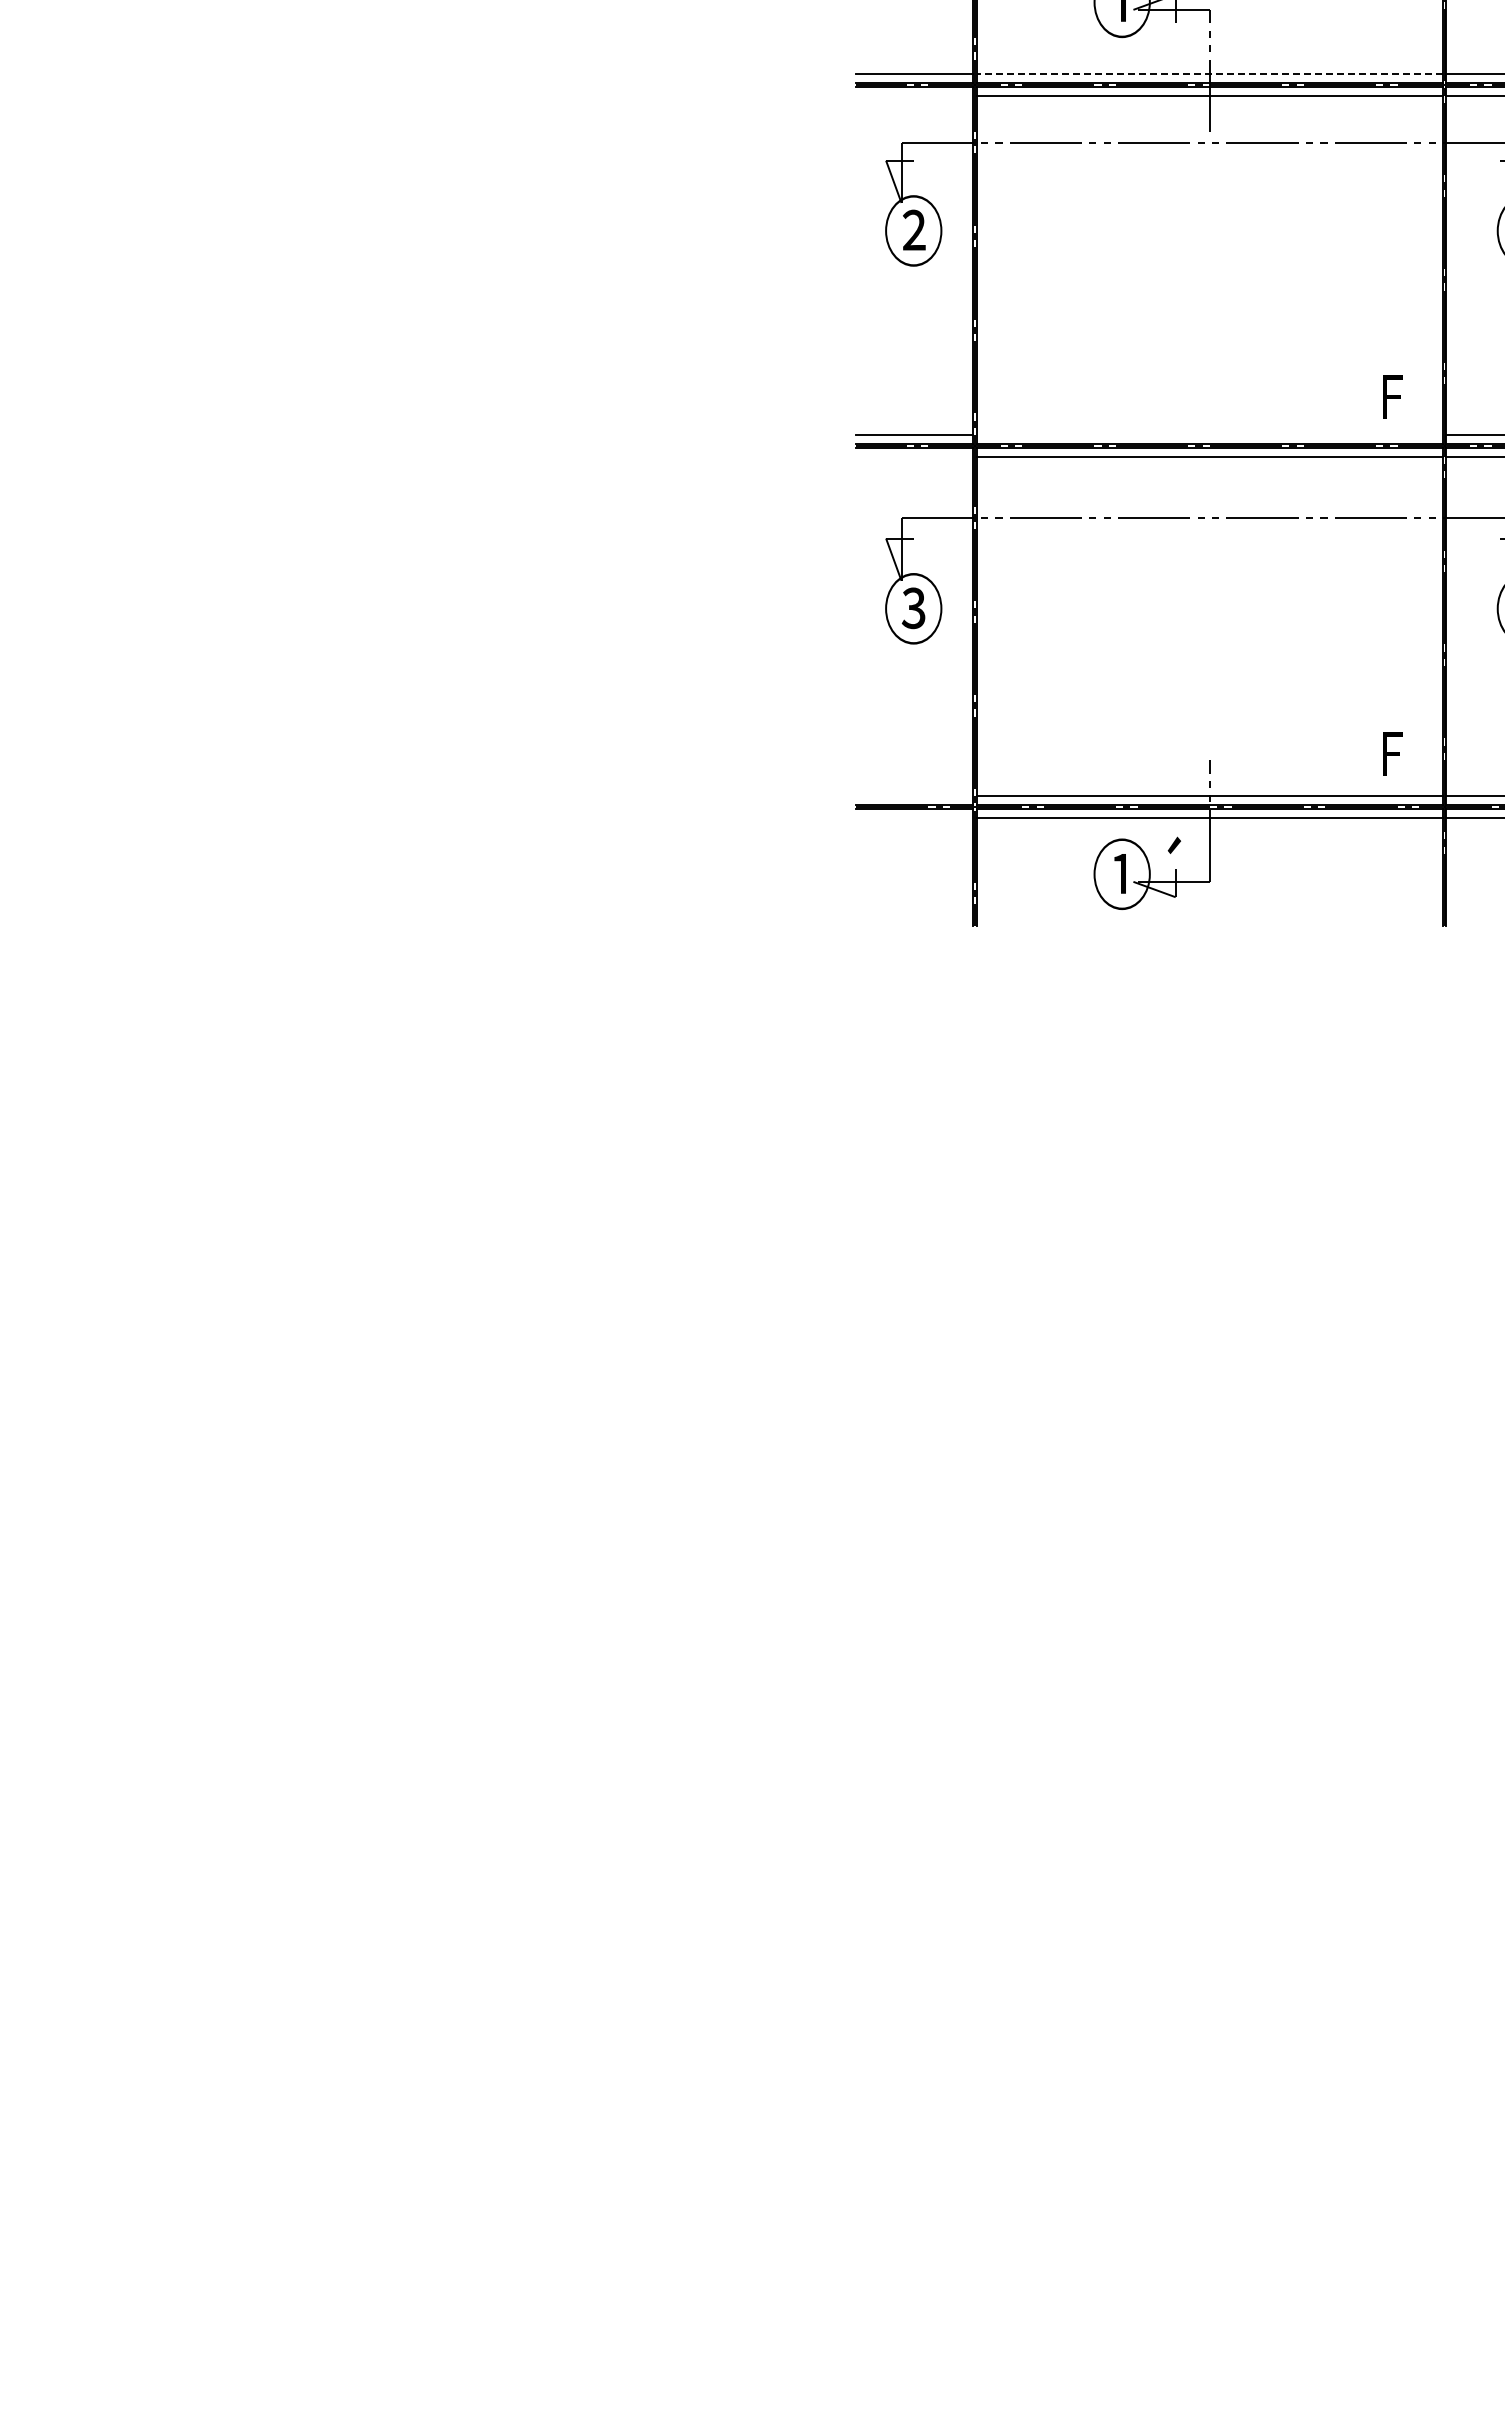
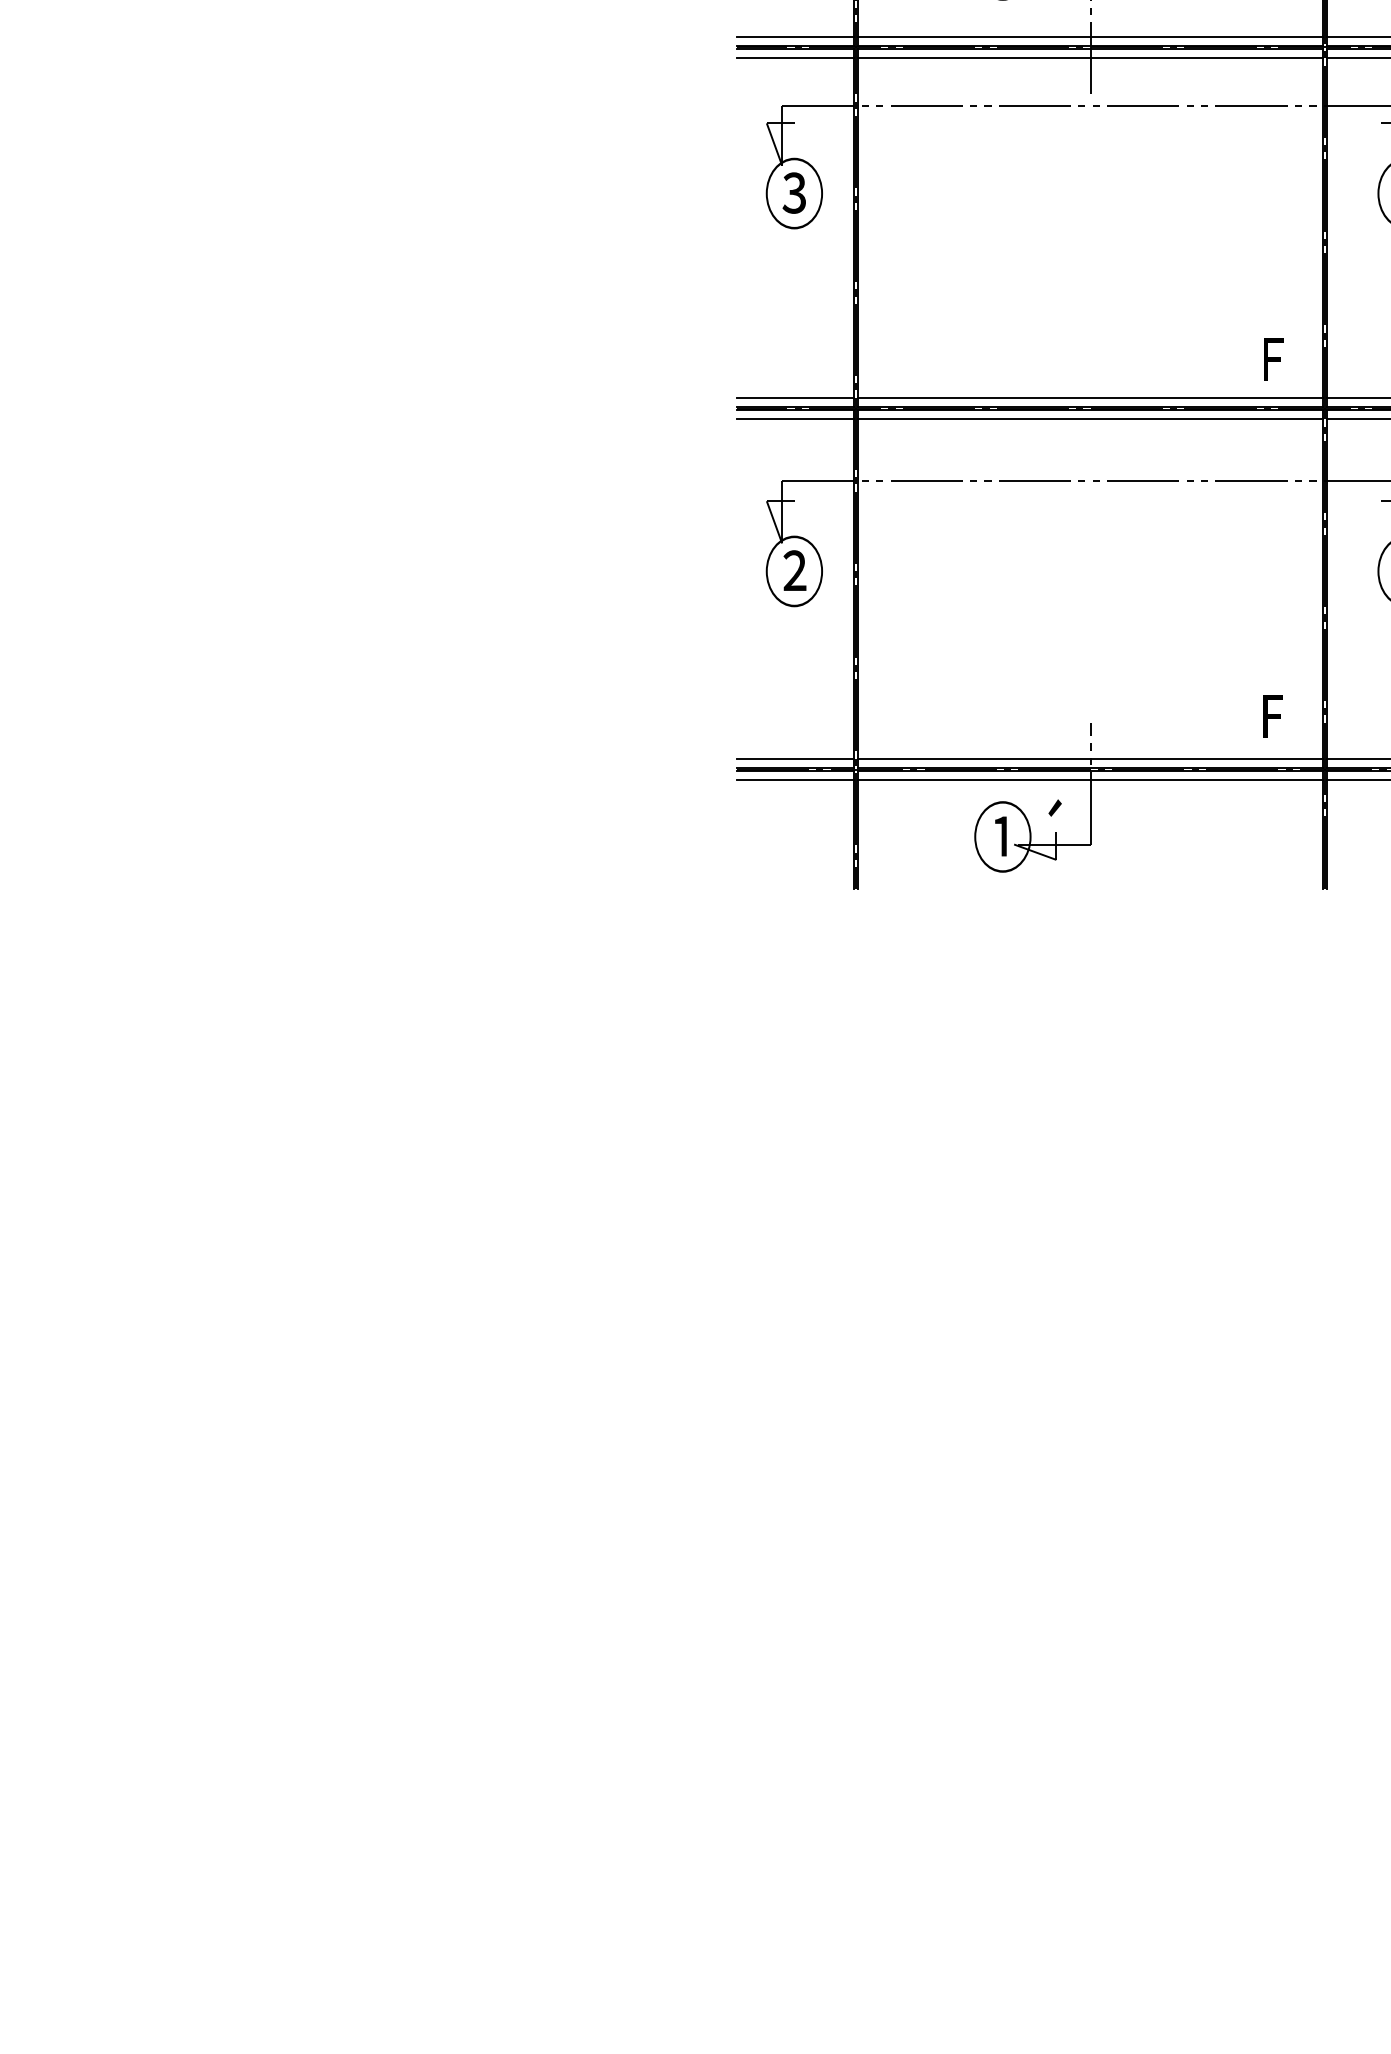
line: (1209, 74) -> (1090, 37), dashed -> solid
line: (914, 95) -> (795, 58), added
text: (913, 230) -> (794, 193), ② -> ③
line: (1209, 435) -> (1090, 398), added
line: (914, 456) -> (795, 419), added
text: (913, 608) -> (794, 571), ③ -> ②
line: (914, 796) -> (795, 759), added
line: (914, 817) -> (795, 780), added

